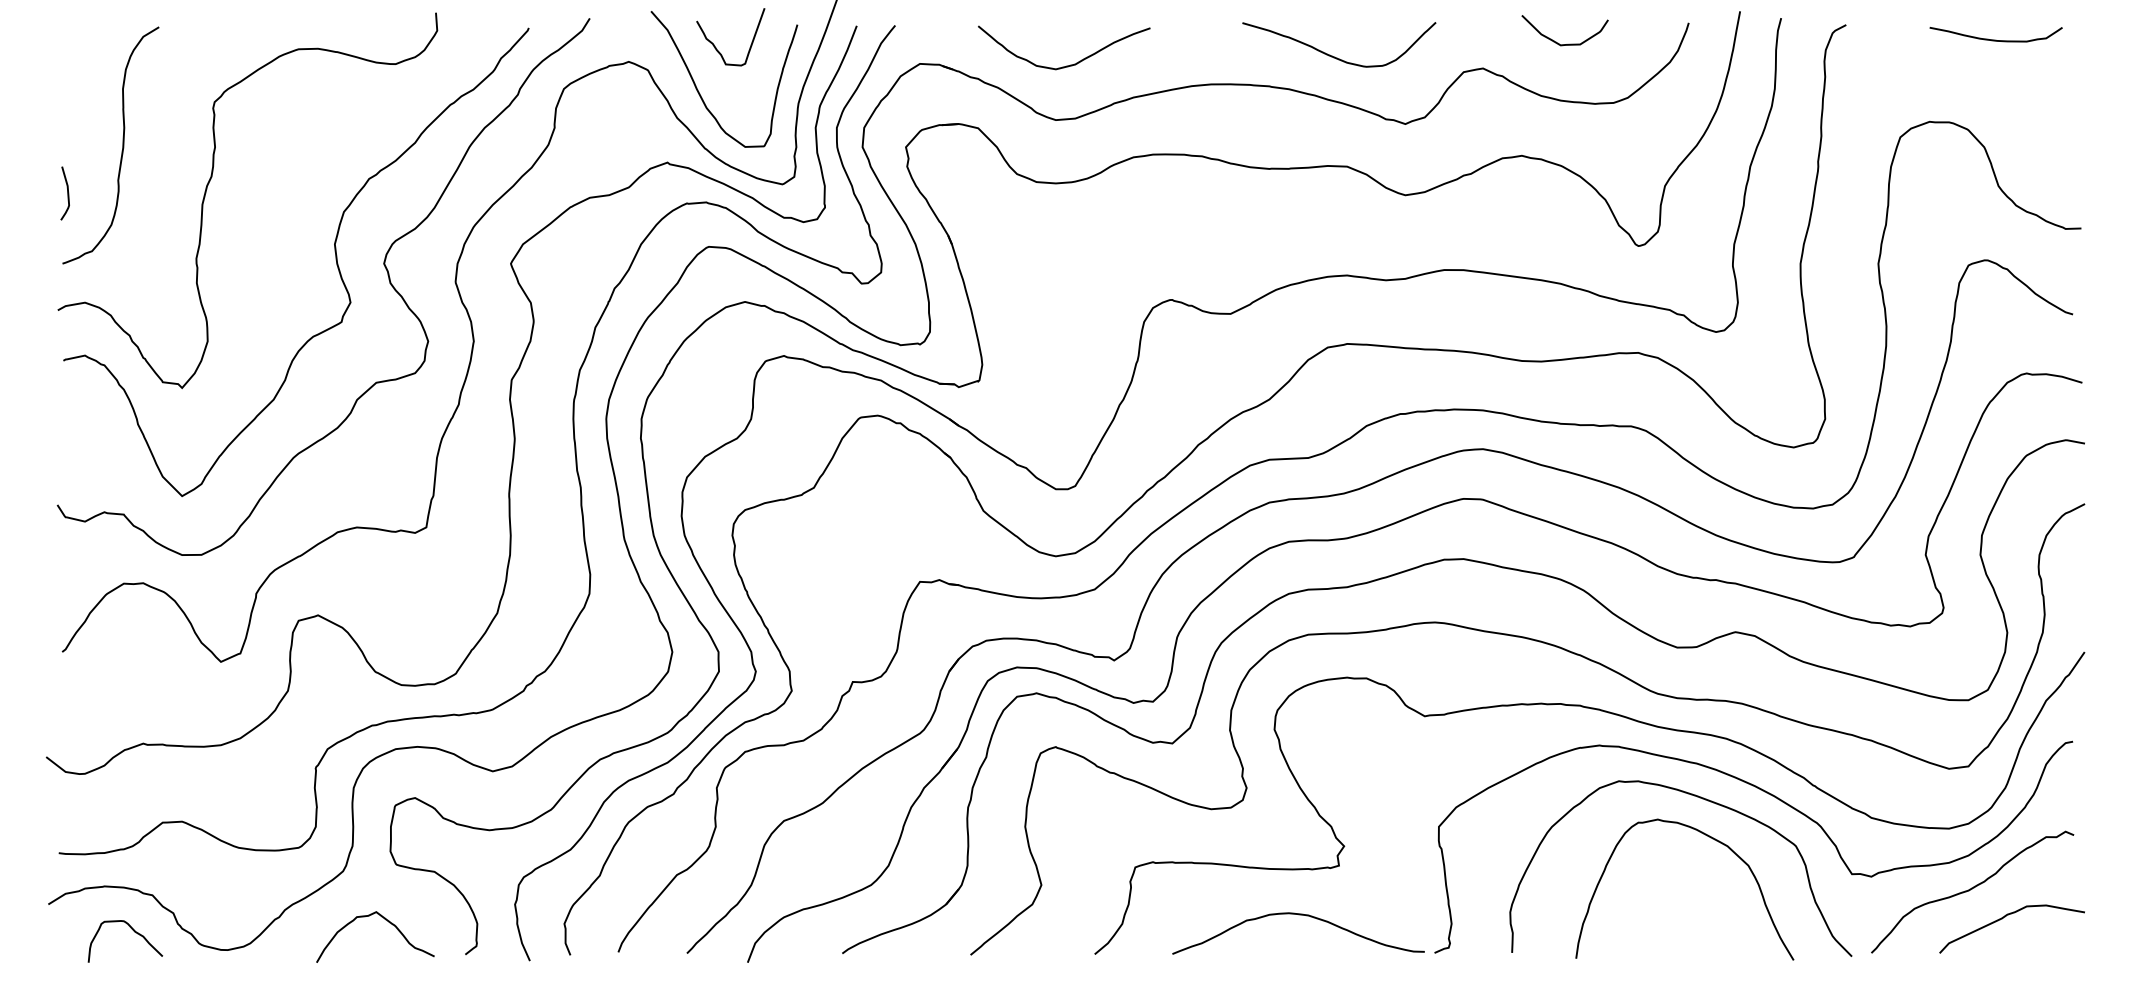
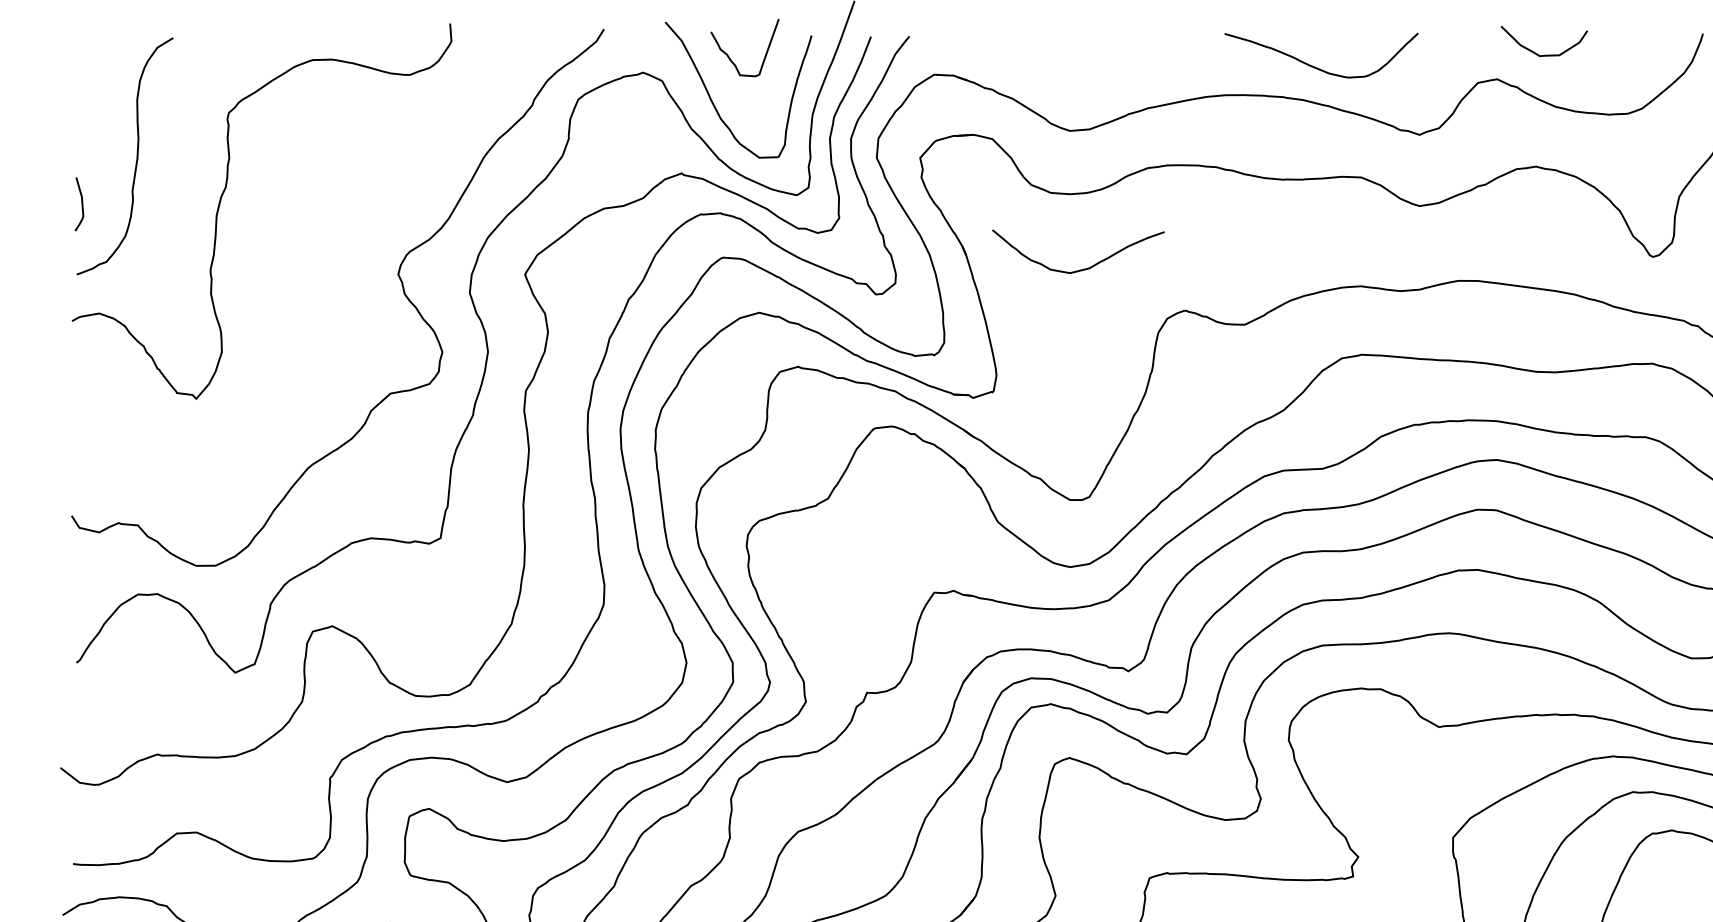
curve: (1556, 41) -> (1535, 52), moved
curve: (1334, 56) -> (1316, 67), moved
curve: (1070, 64) -> (1084, 268), moved
curve: (335, 260) -> (349, 271), removed

